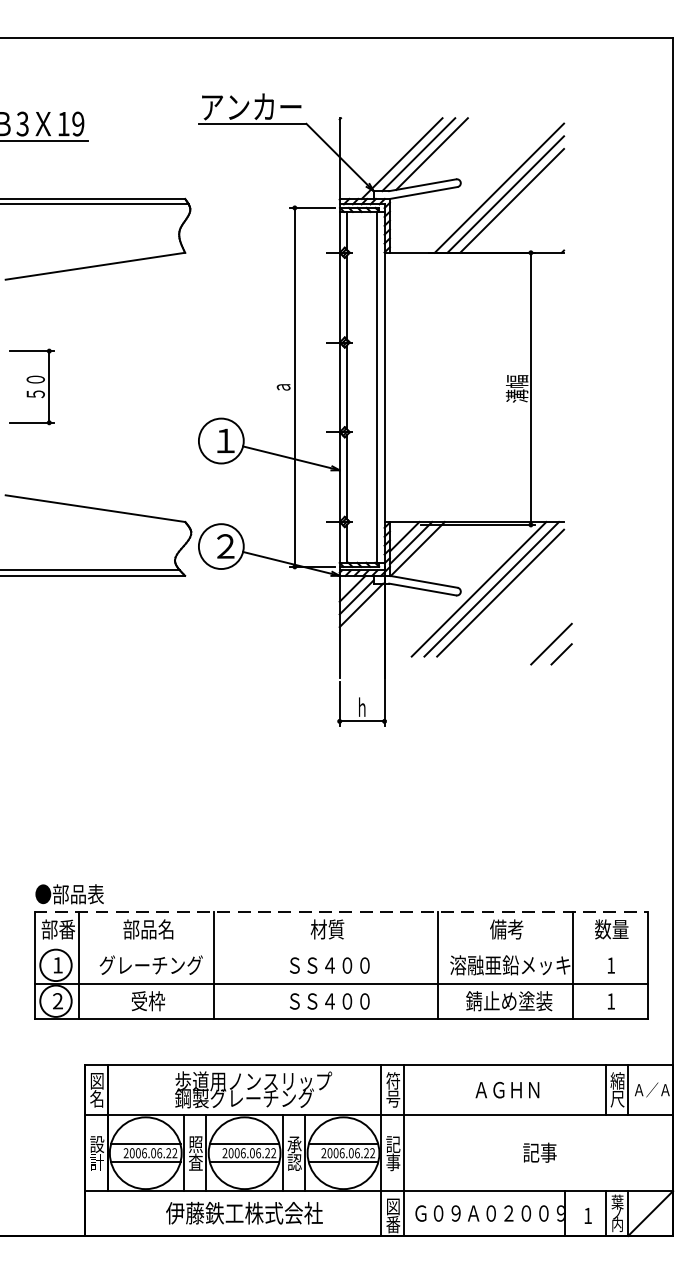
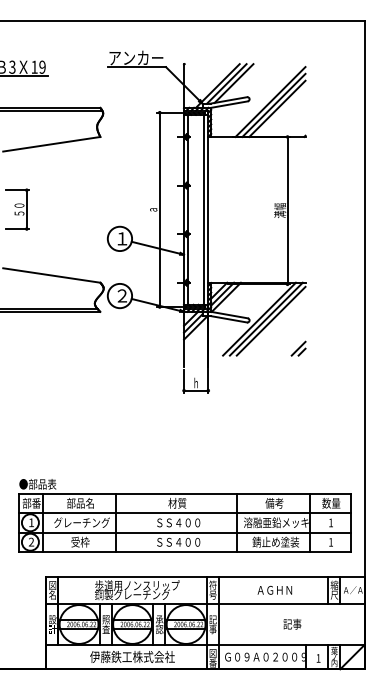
part: (551, 643) -> (298, 348), size x0.62
line: (340, 911) -> (184, 493), dashed -> solid
line: (340, 948) -> (184, 513), added

